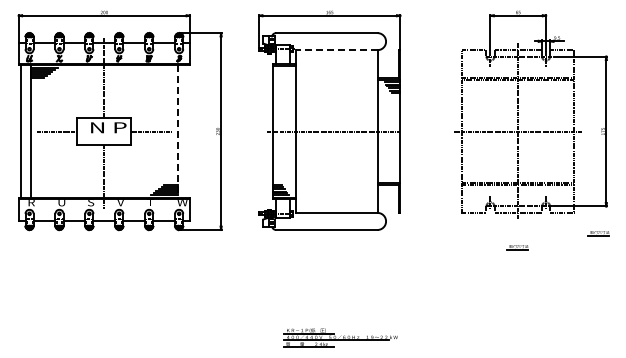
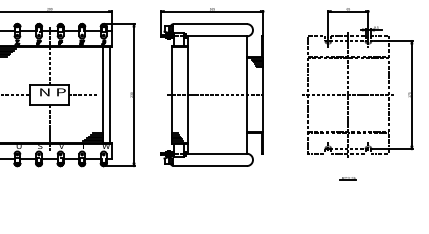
line: (336, 50) -> (217, 36), dashed -> solid
line: (187, 131) -> (109, 95), added
line: (177, 132) -> (102, 95), dashed -> solid
part: (598, 233) -> (406, 168), removed

